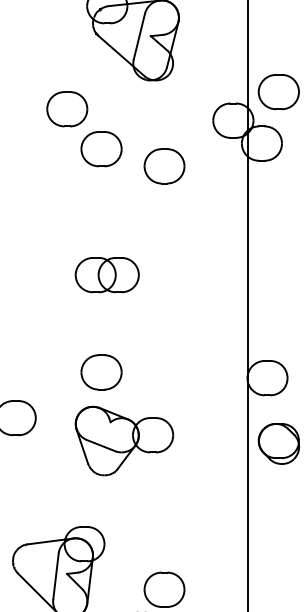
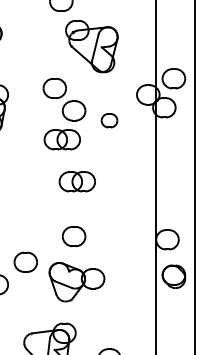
part: (164, 166) -> (109, 120), size x0.7
part: (79, 199) -> (61, 139), added
part: (123, 441) -> (76, 282), moved

